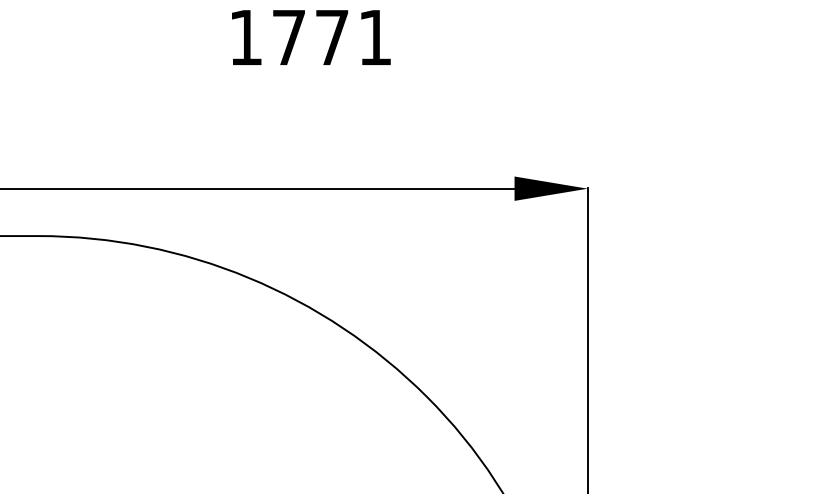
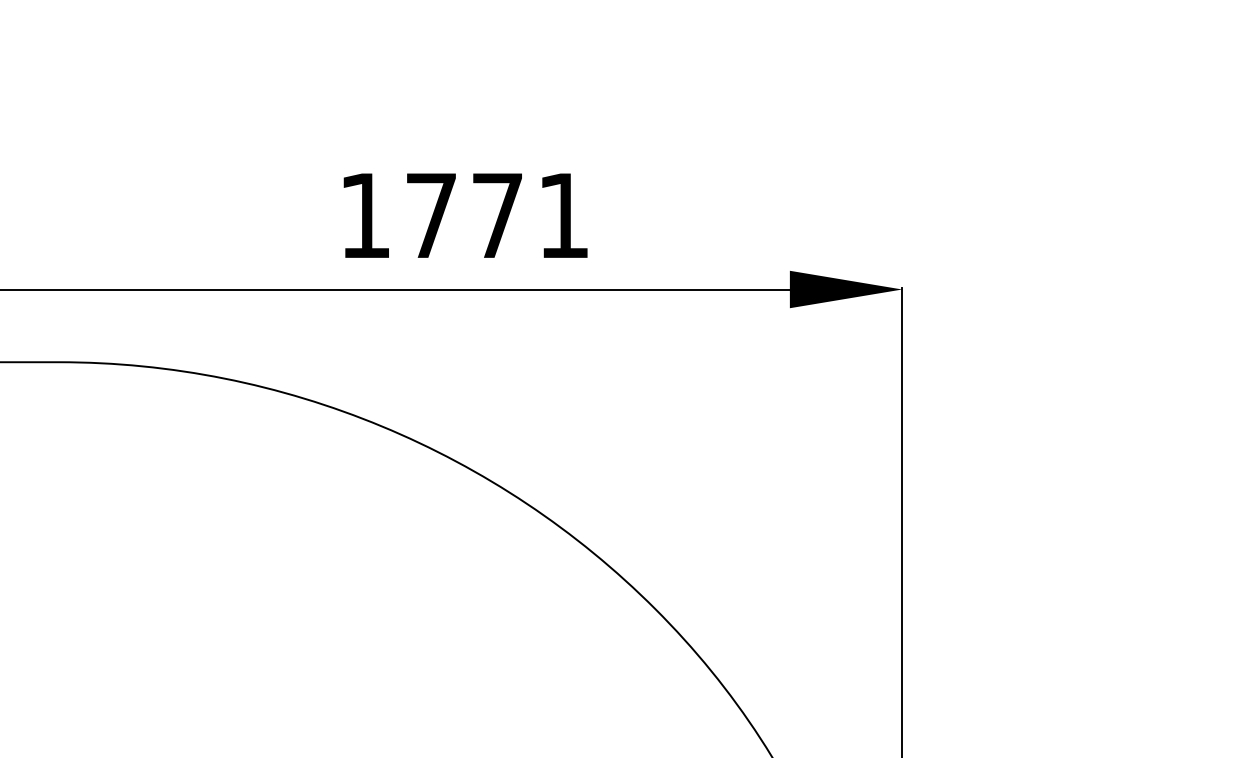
text: (311, 37) -> (465, 215), moved

